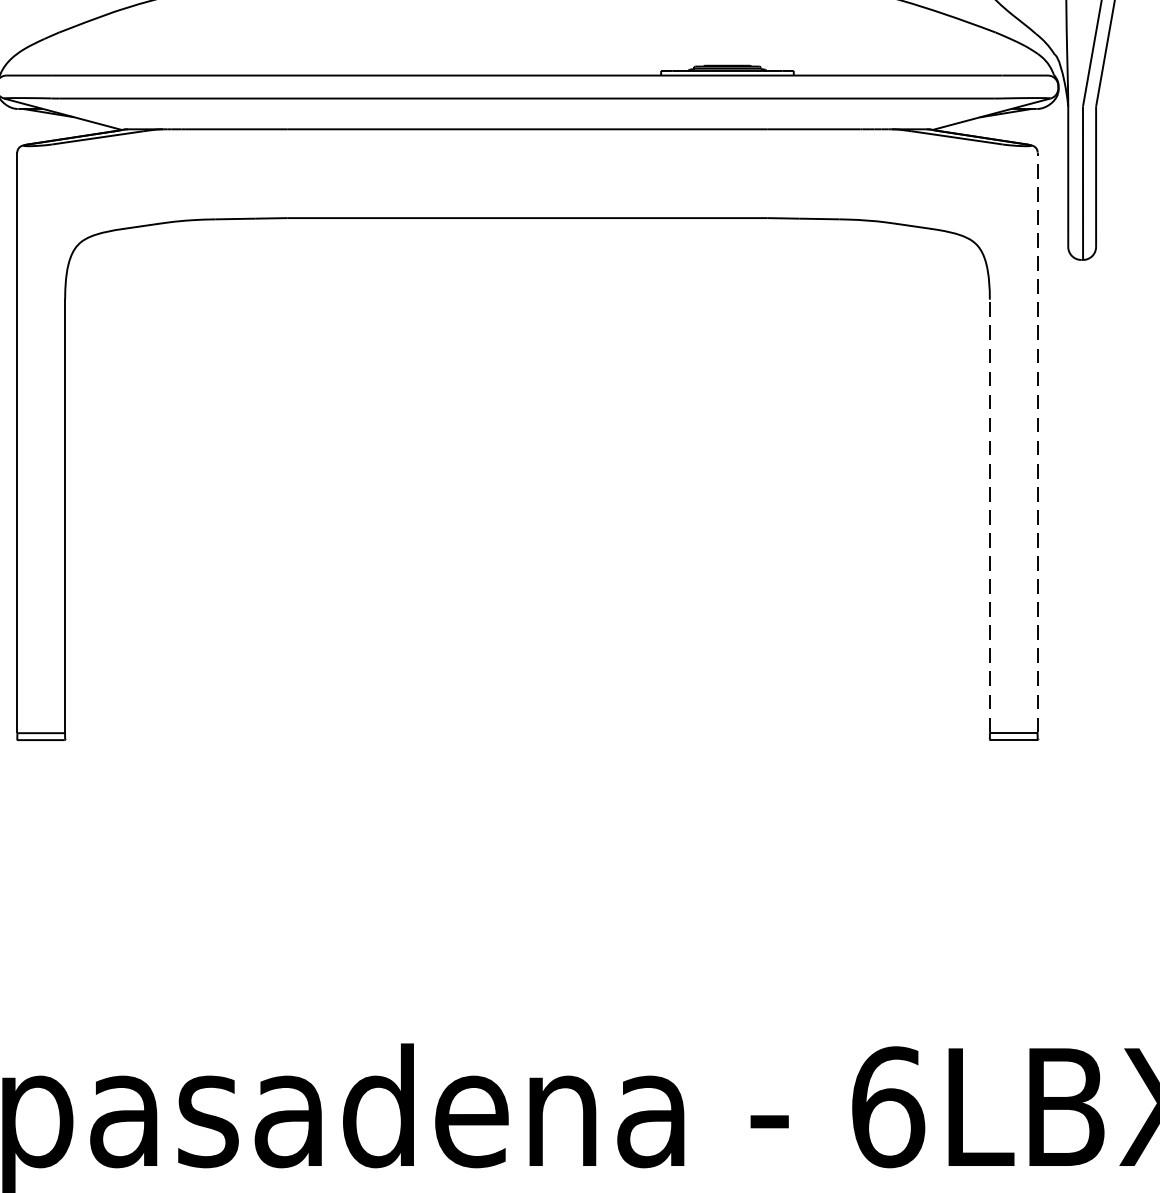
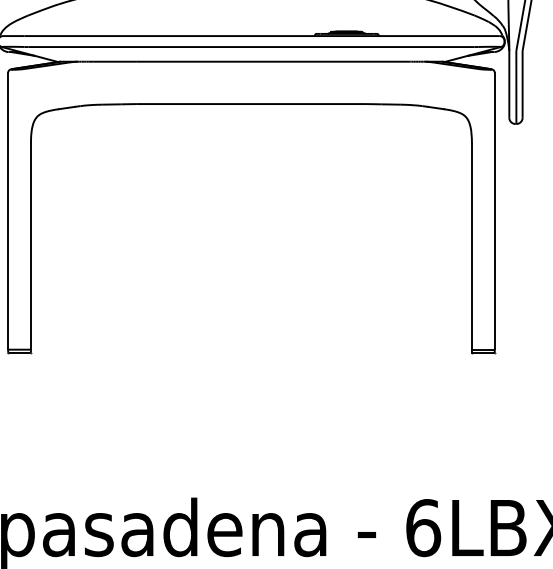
line: (1037, 441) -> (494, 210), dashed -> solid
line: (988, 514) -> (471, 245), dashed -> solid

